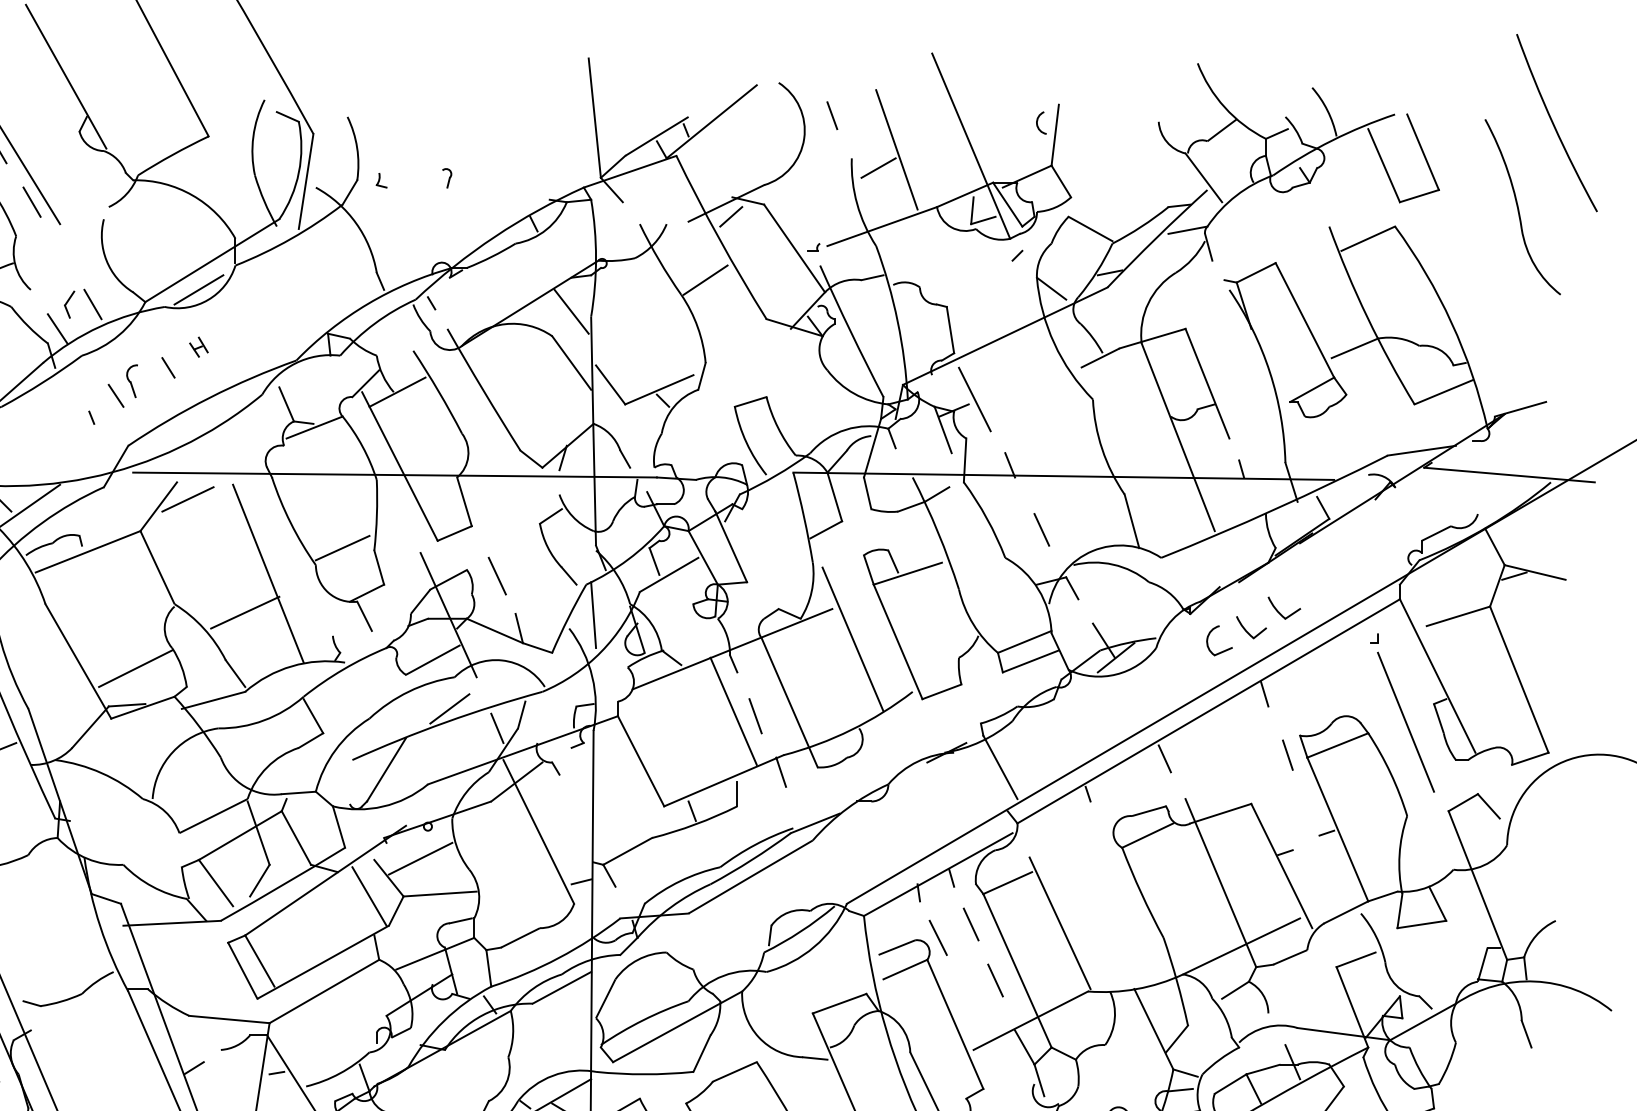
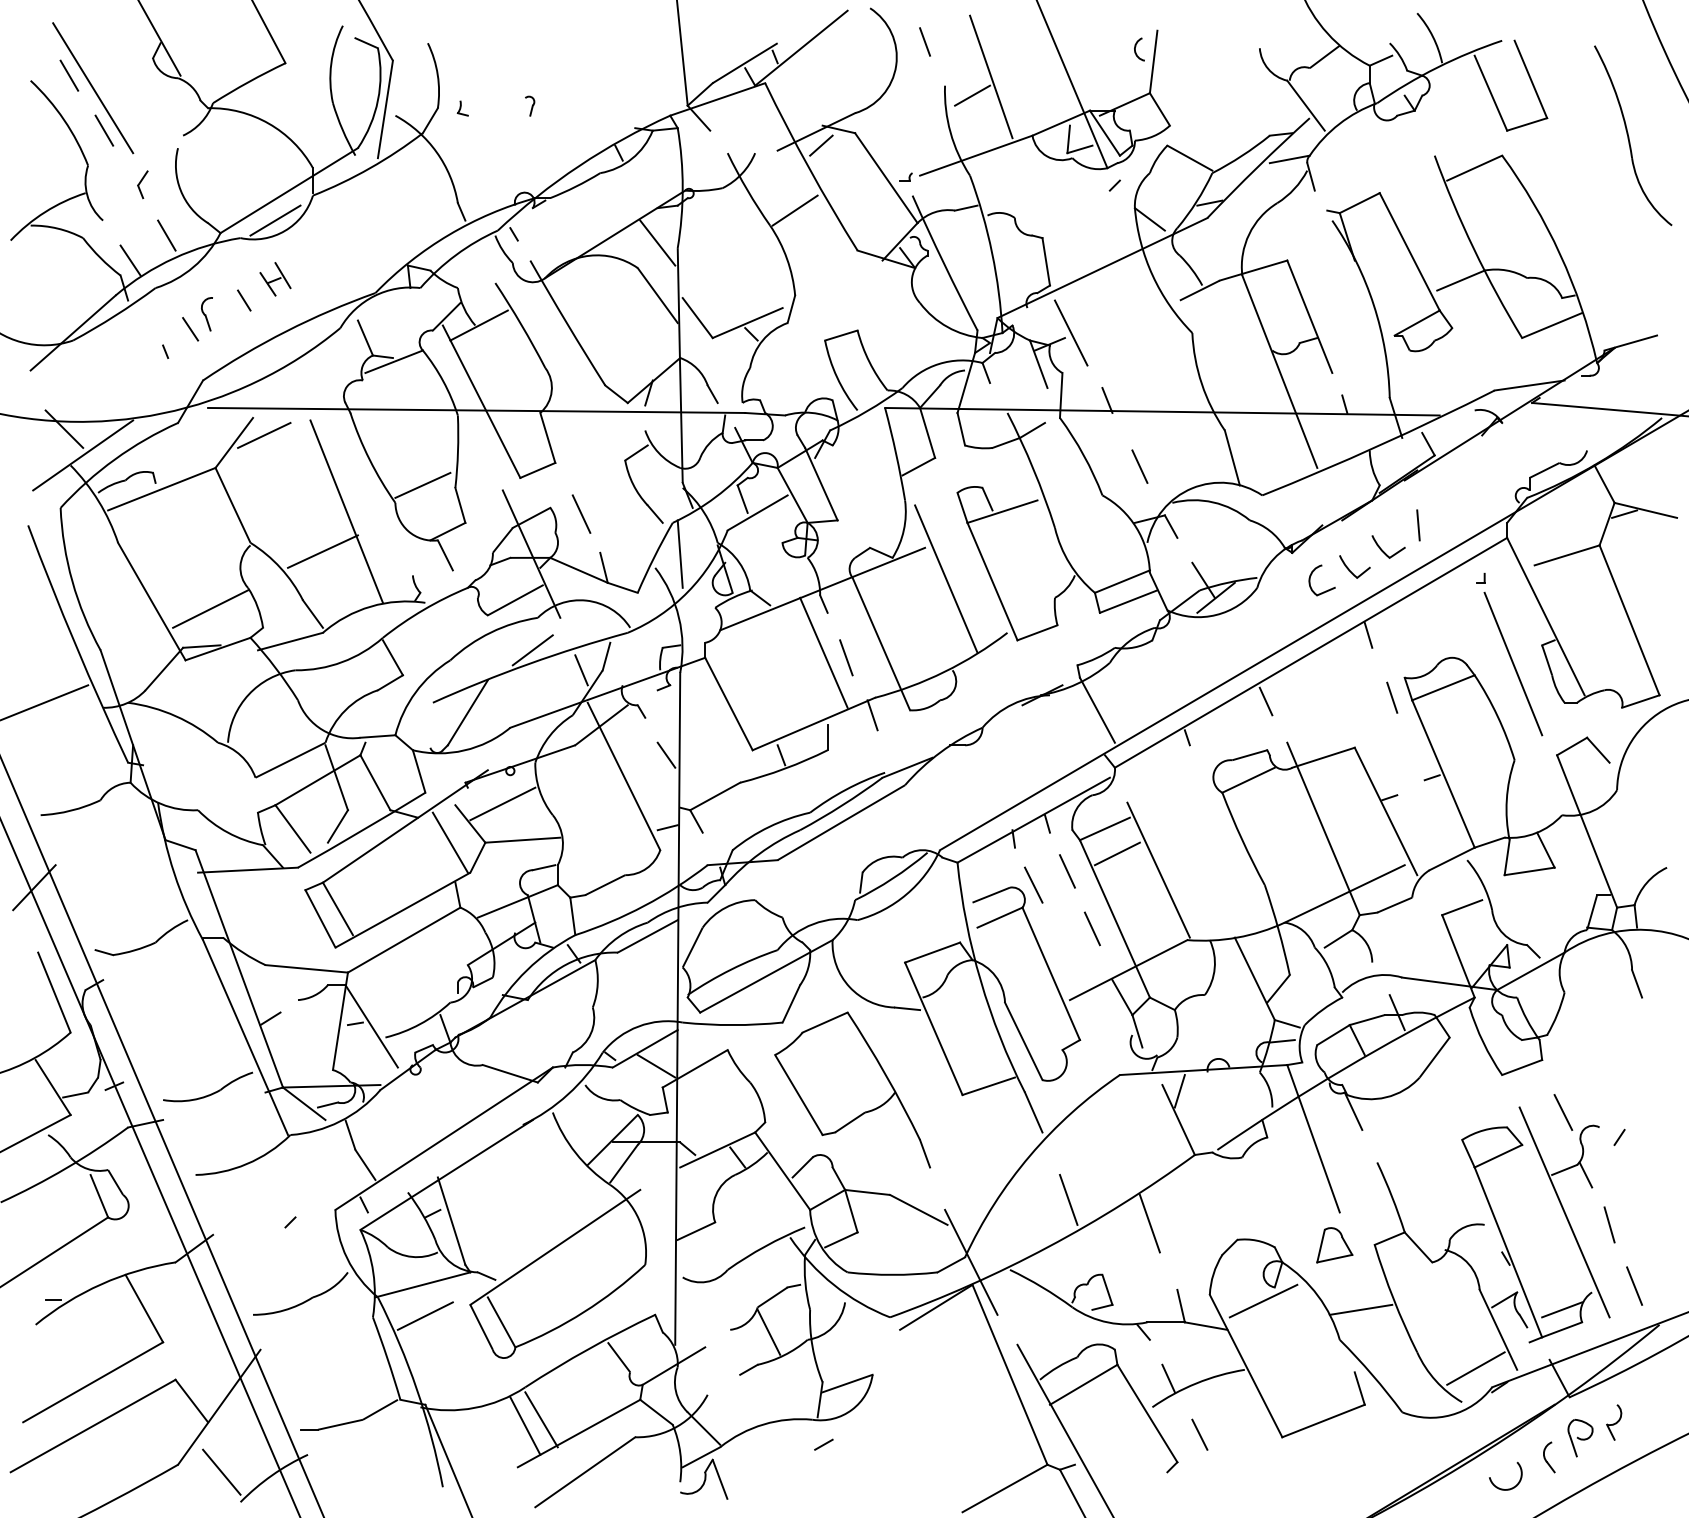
part: (69, 304) -> (142, 184), moved
part: (198, 347) -> (275, 279), size x1.67
line: (1313, 587) -> (1418, 525), added
line: (580, 810) -> (666, 754), added
line: (1019, 907) -> (1116, 853), added

